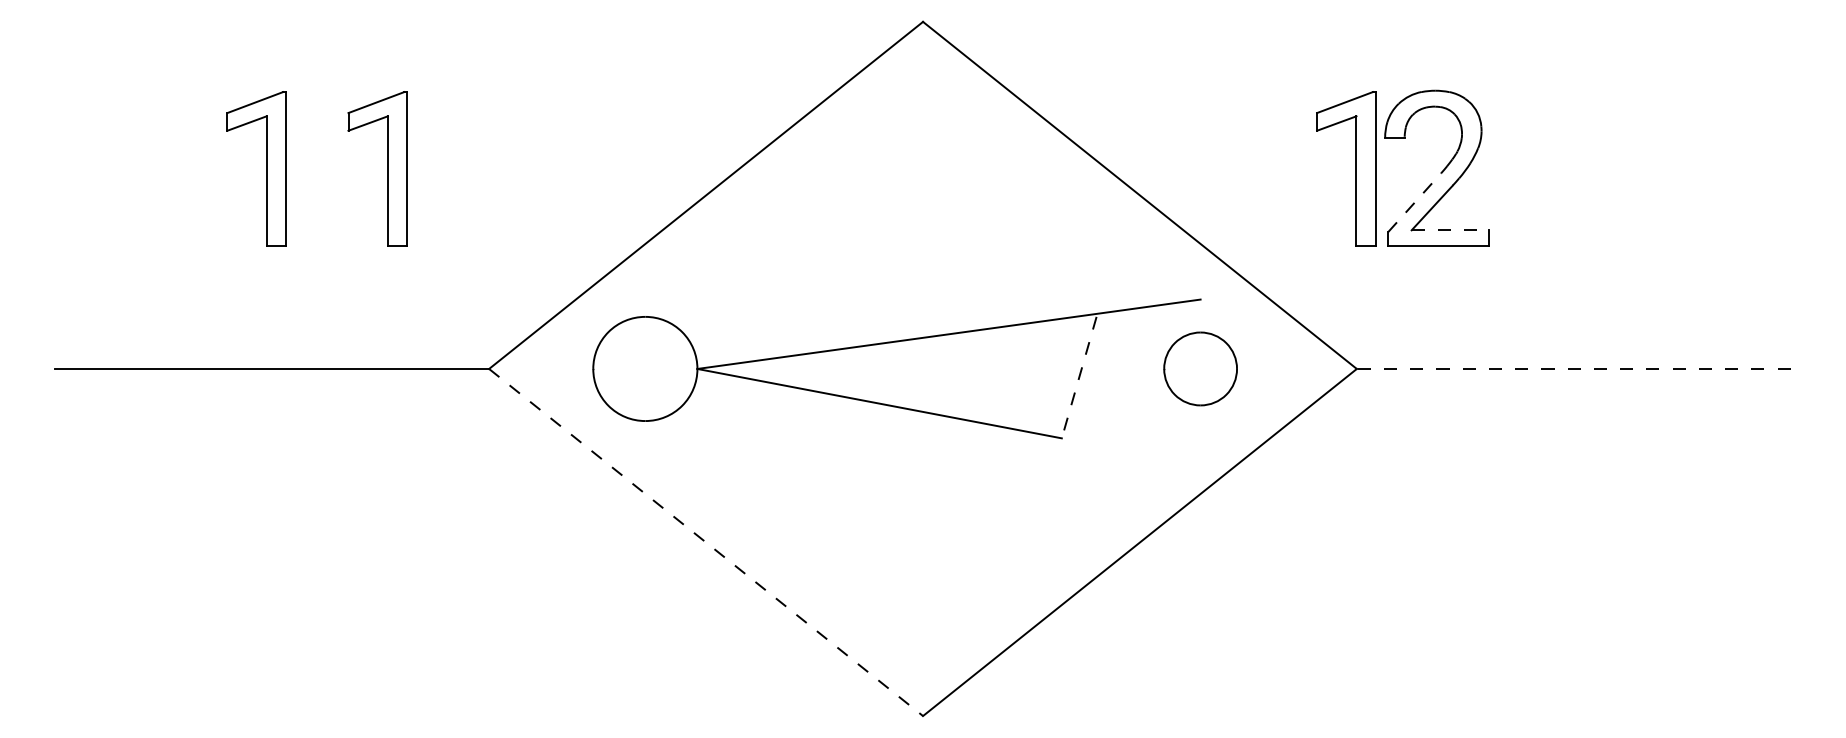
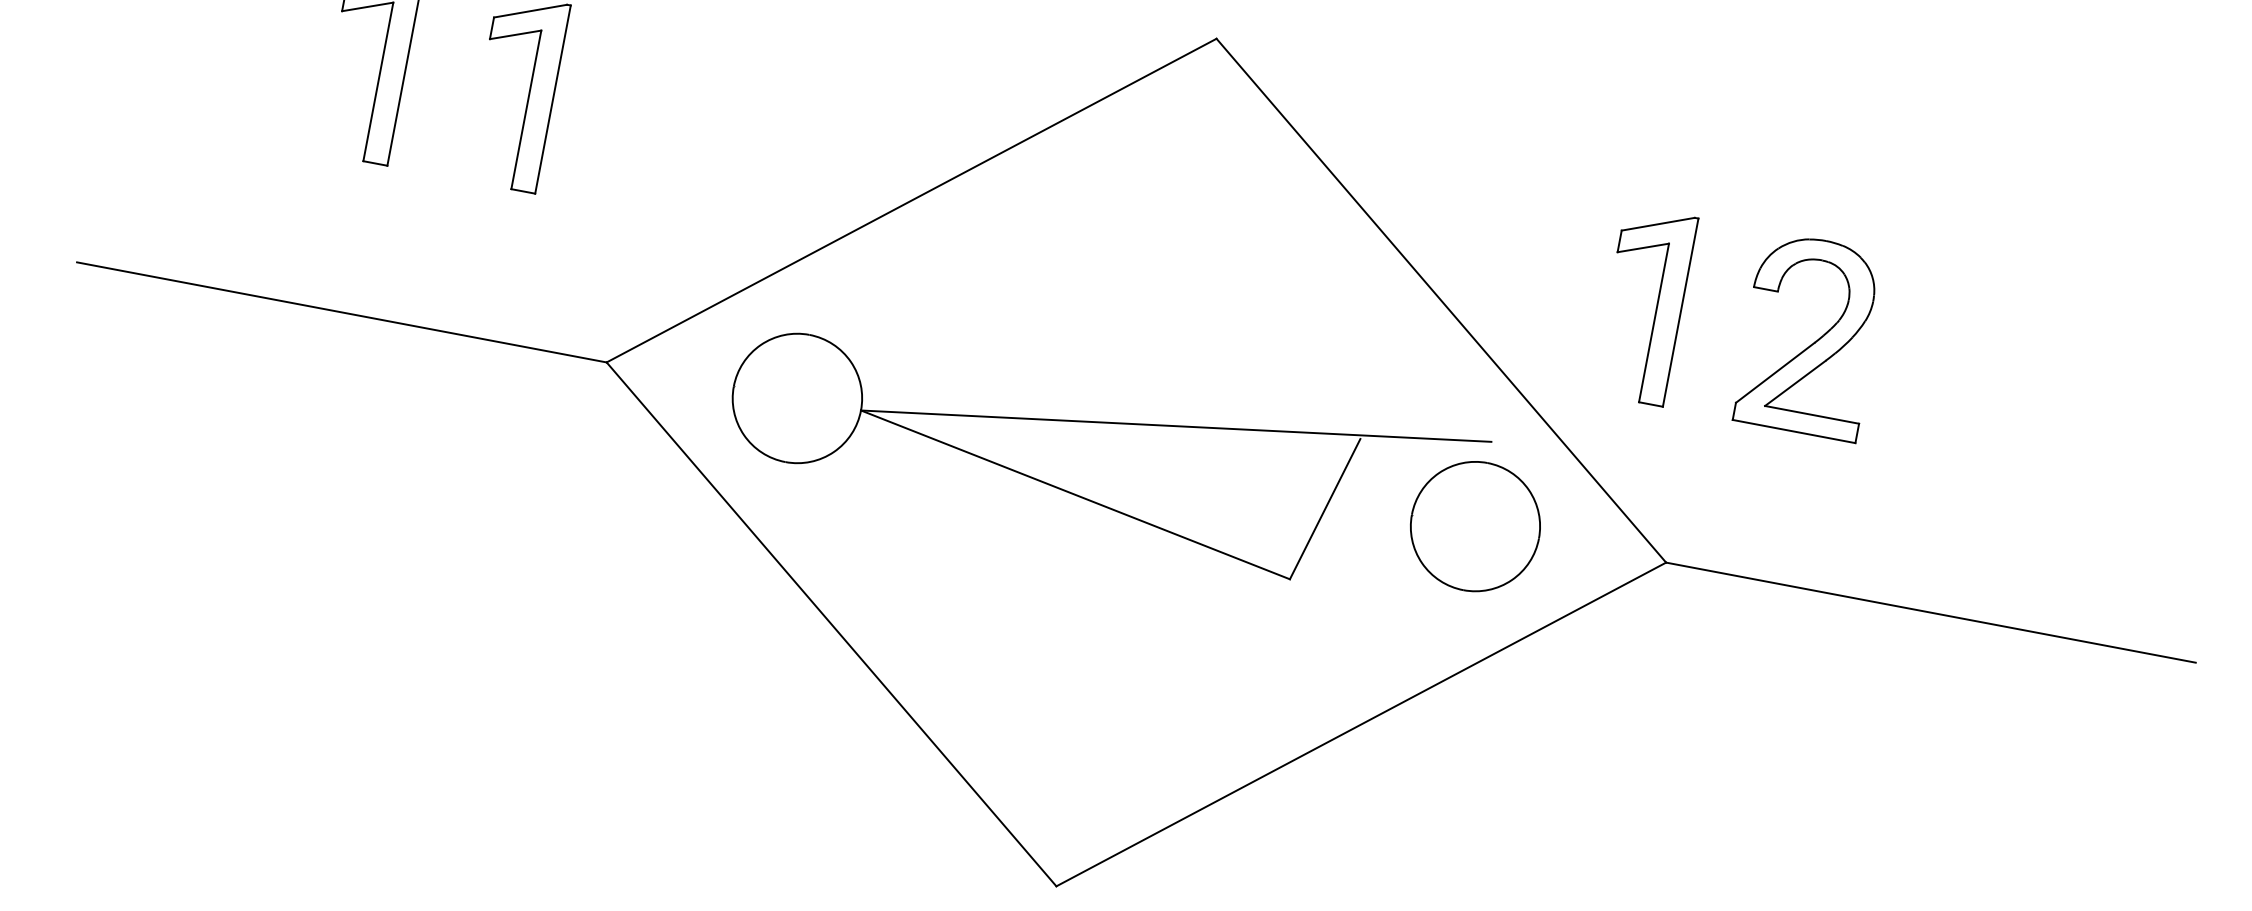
part: (1355, 168) -> (1655, 307), moved
line: (1414, 202) -> (1774, 372), dashed -> solid
line: (1450, 230) -> (1812, 415), dashed -> solid
part: (1200, 368) -> (1475, 525), size x1.43
line: (1573, 368) -> (1930, 612), dashed -> solid
line: (1079, 378) -> (1325, 510), dashed -> solid
line: (706, 542) -> (832, 624), dashed -> solid

